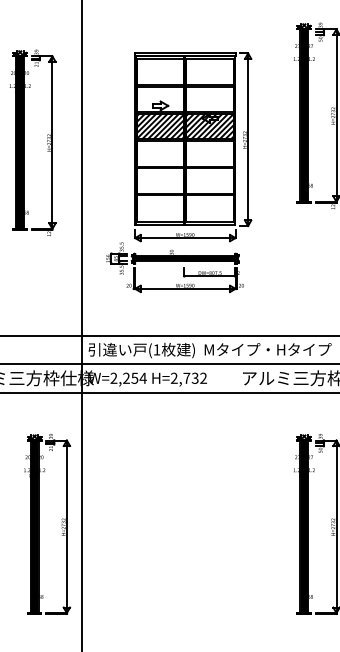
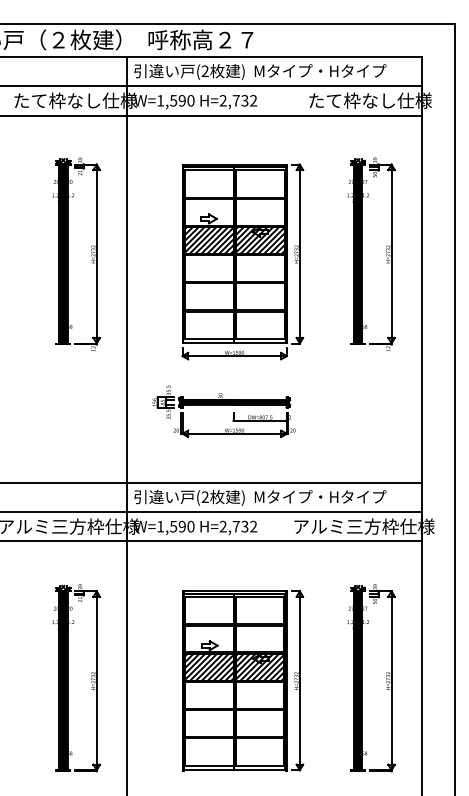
part: (25, 142) -> (68, 253), moved
part: (192, 146) -> (242, 261), moved
text: (156, 349) -> (204, 496), (1 -> (2
text: (128, 378) -> (175, 526), W=2,254 -> W=1,590
part: (39, 524) -> (68, 678), moved
part: (193, 526) -> (243, 680), added

